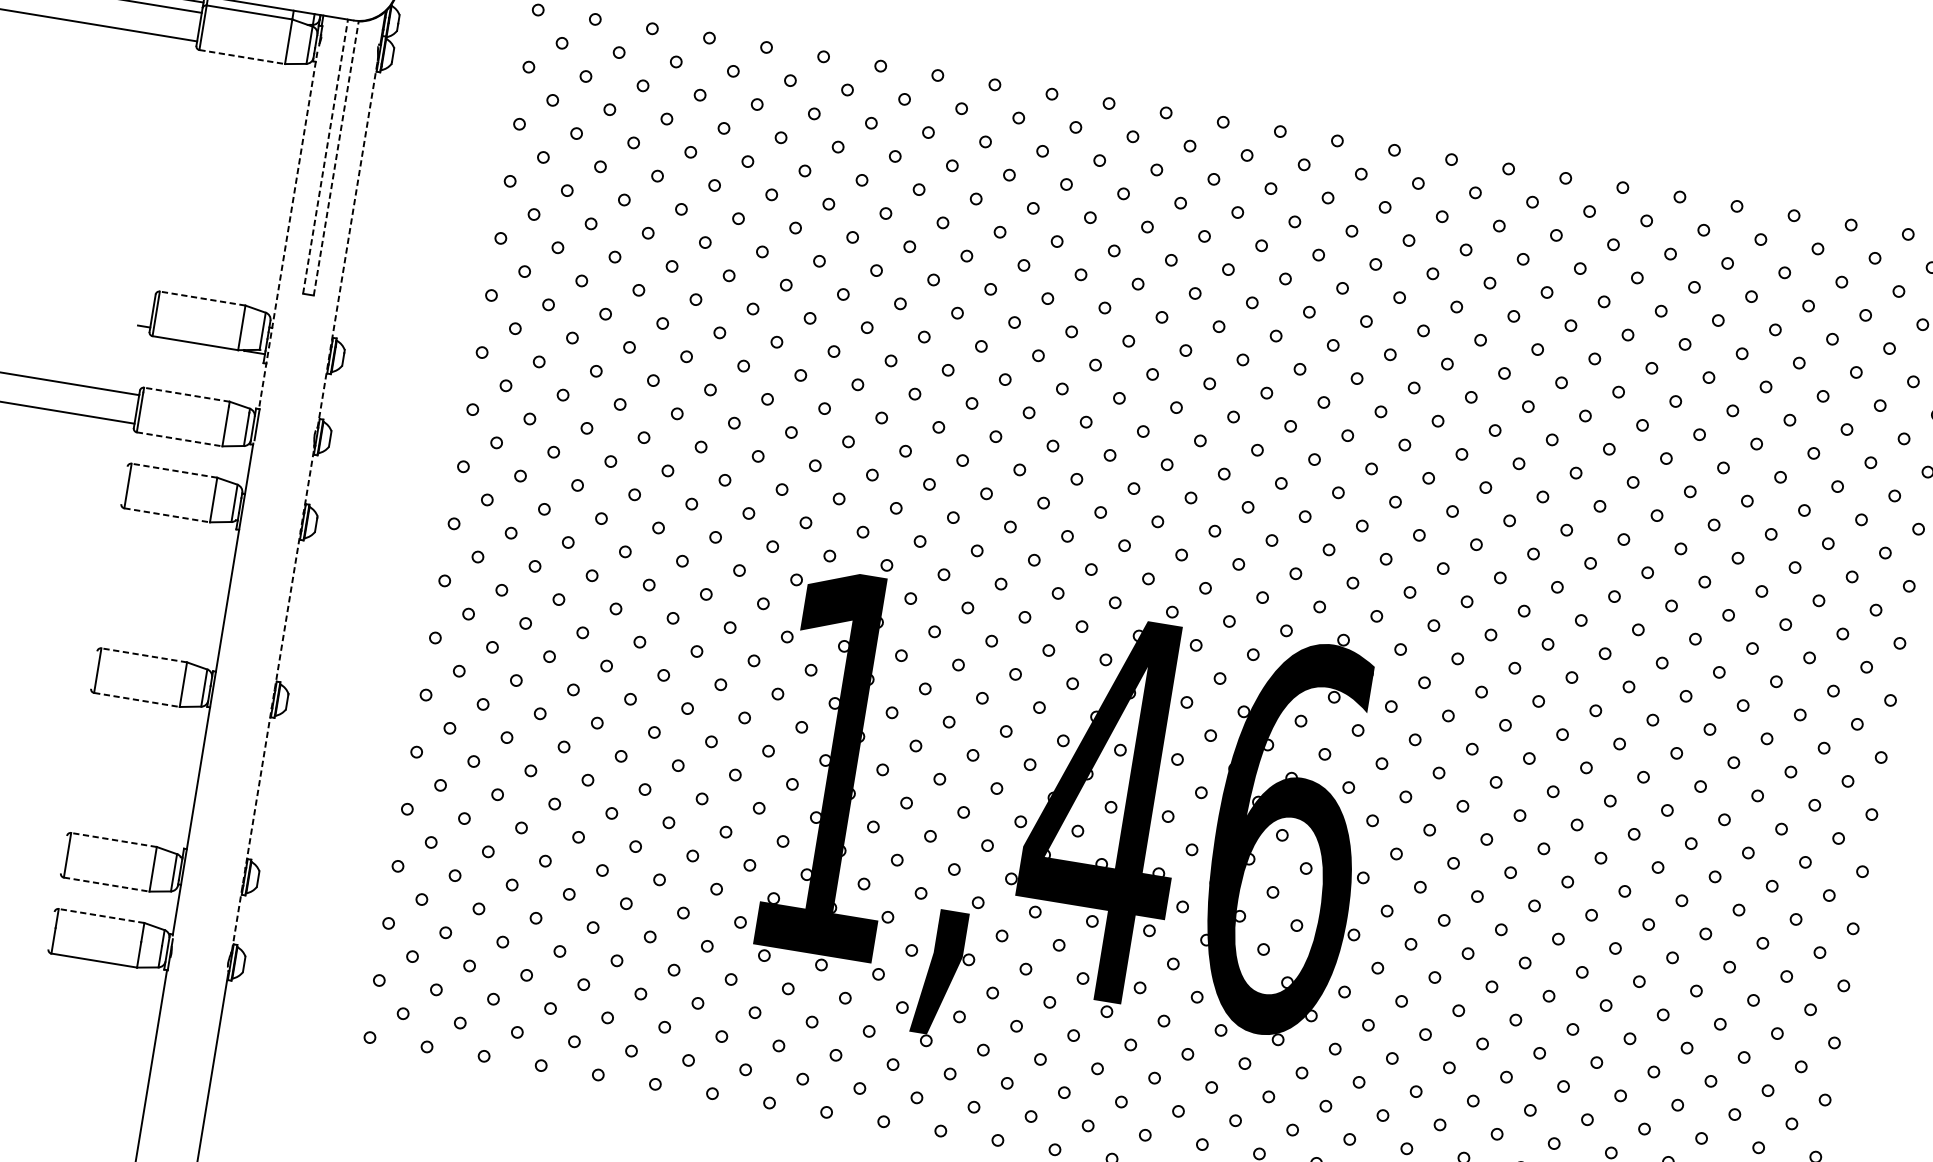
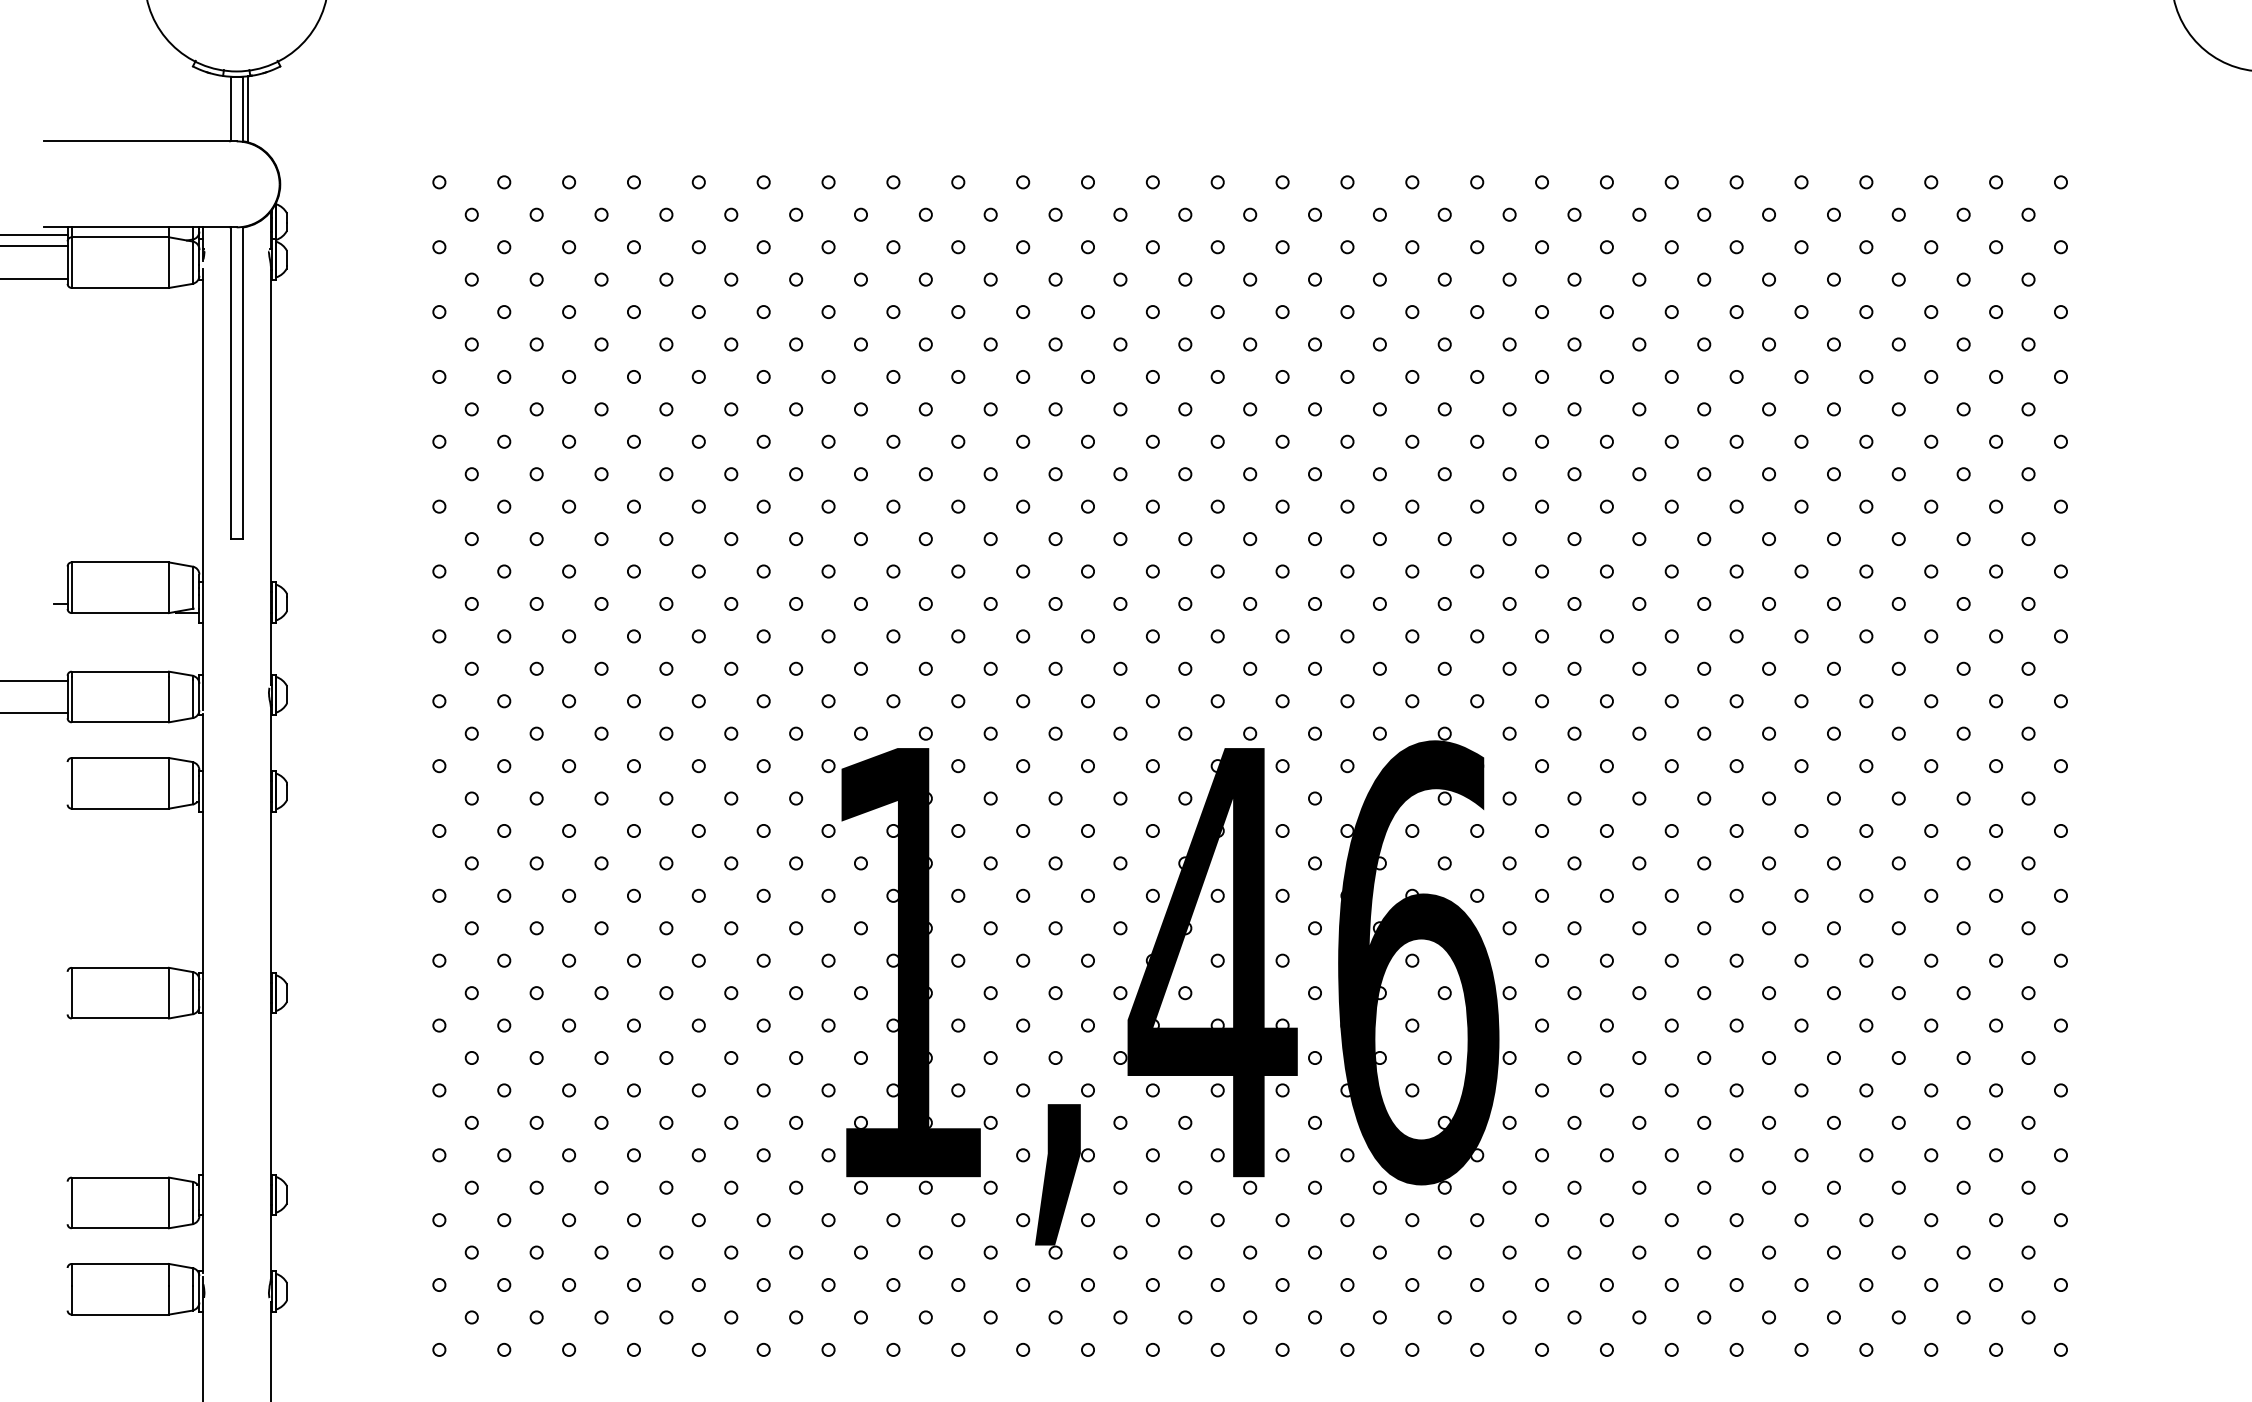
line: (242, 56) -> (120, 287), dashed -> solid
line: (325, 157) -> (230, 383), dashed -> solid
line: (336, 157) -> (242, 382), dashed -> solid
line: (287, 231) -> (202, 472), dashed -> solid
line: (347, 244) -> (270, 476), dashed -> solid
line: (202, 298) -> (120, 562), dashed -> solid
line: (187, 394) -> (120, 671), dashed -> solid
line: (179, 439) -> (120, 722), dashed -> solid
line: (174, 471) -> (120, 758), dashed -> solid
line: (167, 515) -> (120, 808), dashed -> solid
line: (144, 655) -> (120, 967), dashed -> solid
line: (137, 699) -> (120, 1018), dashed -> solid
line: (272, 699) -> (270, 993), dashed -> solid
line: (114, 839) -> (120, 1177), dashed -> solid
line: (106, 884) -> (120, 1228), dashed -> solid
line: (101, 915) -> (120, 1263), dashed -> solid

